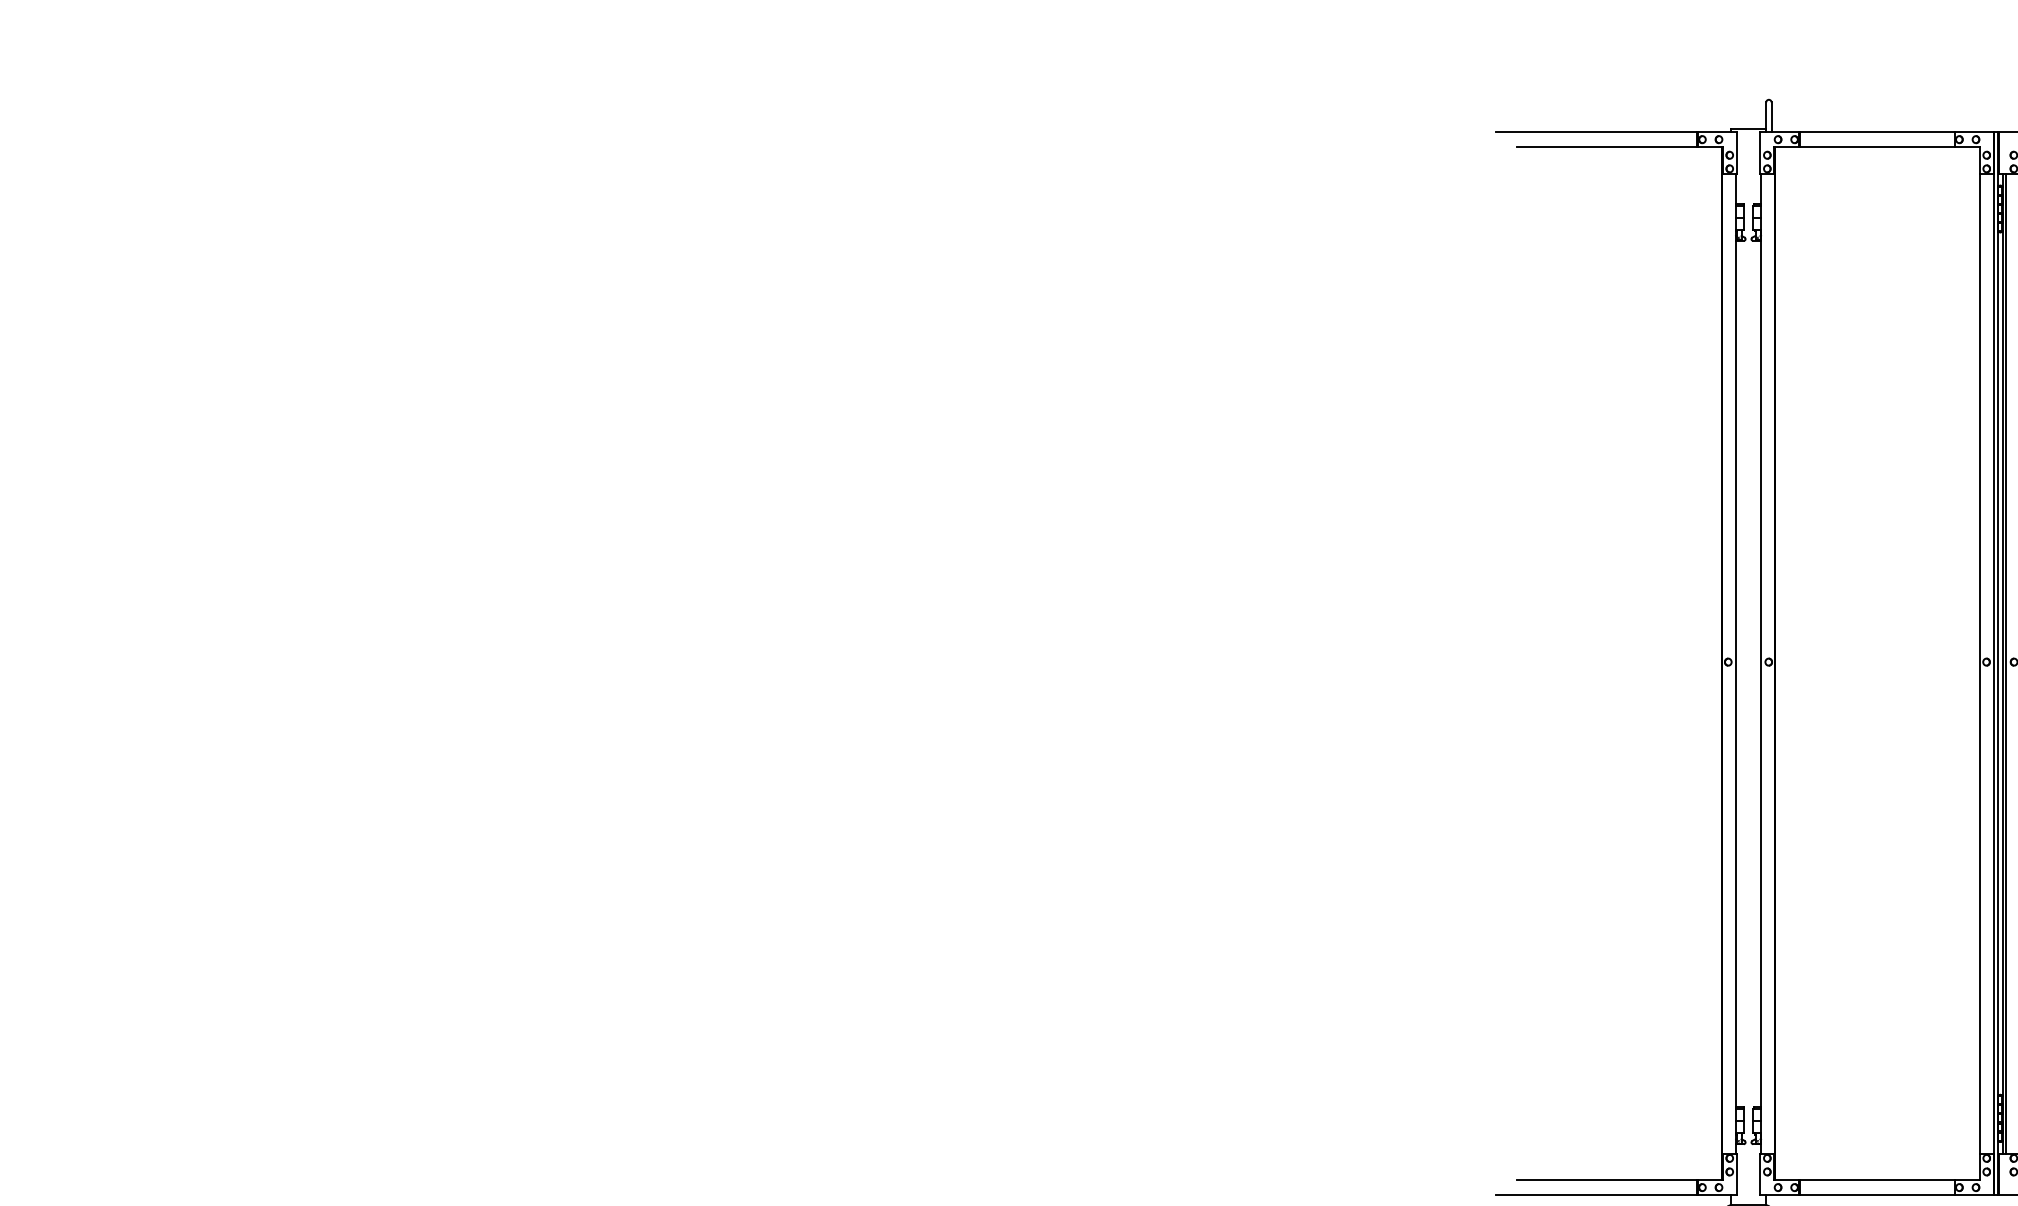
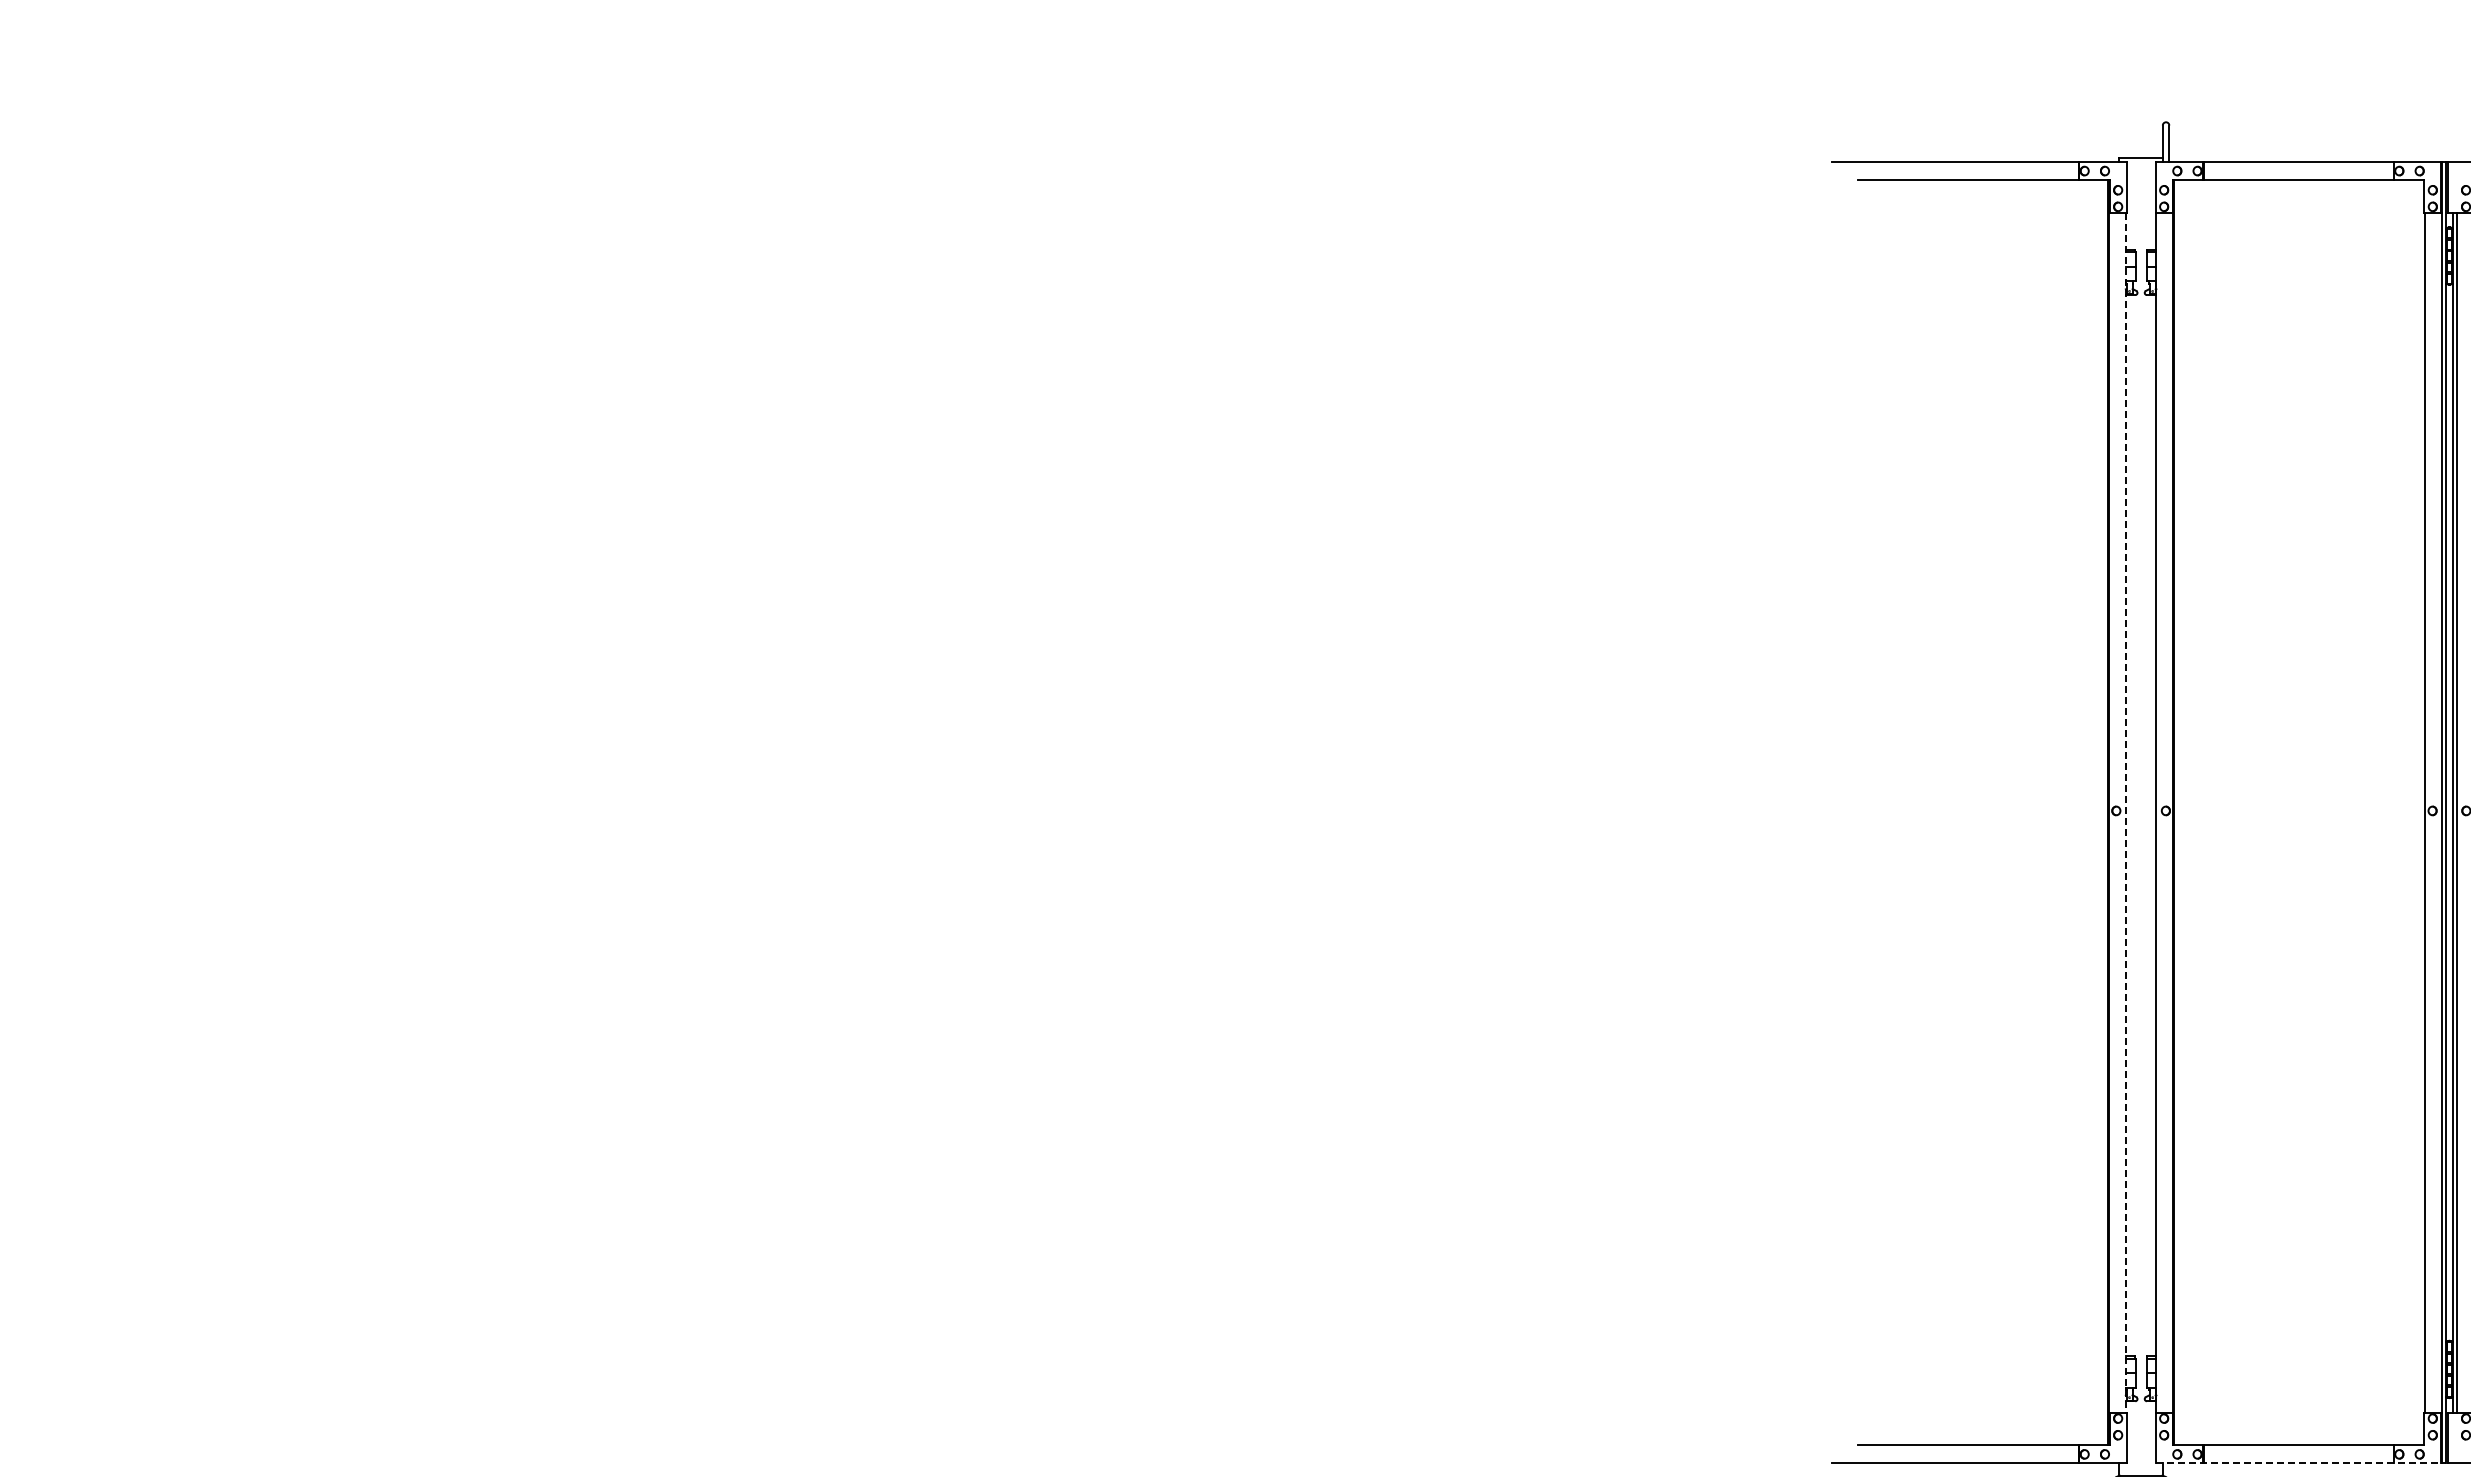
line: (1735, 664) -> (2125, 813), solid -> dashed
line: (1879, 1195) -> (2301, 1463), solid -> dashed

